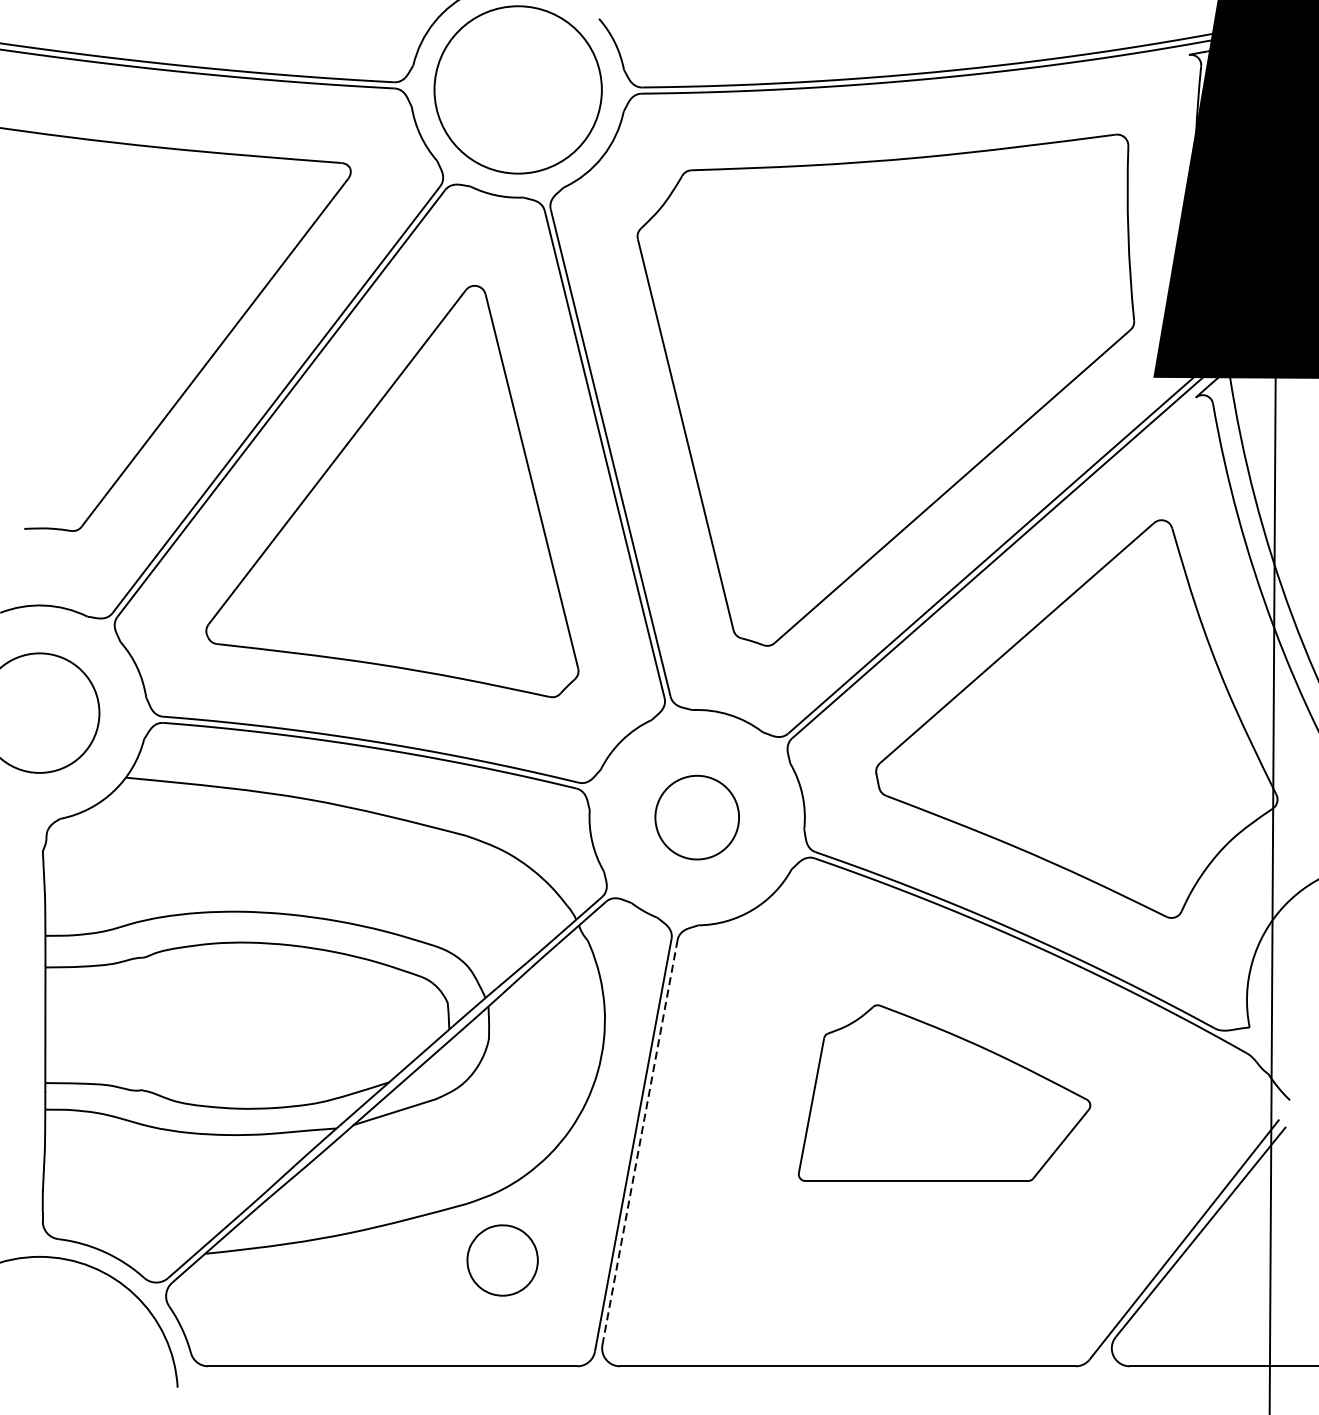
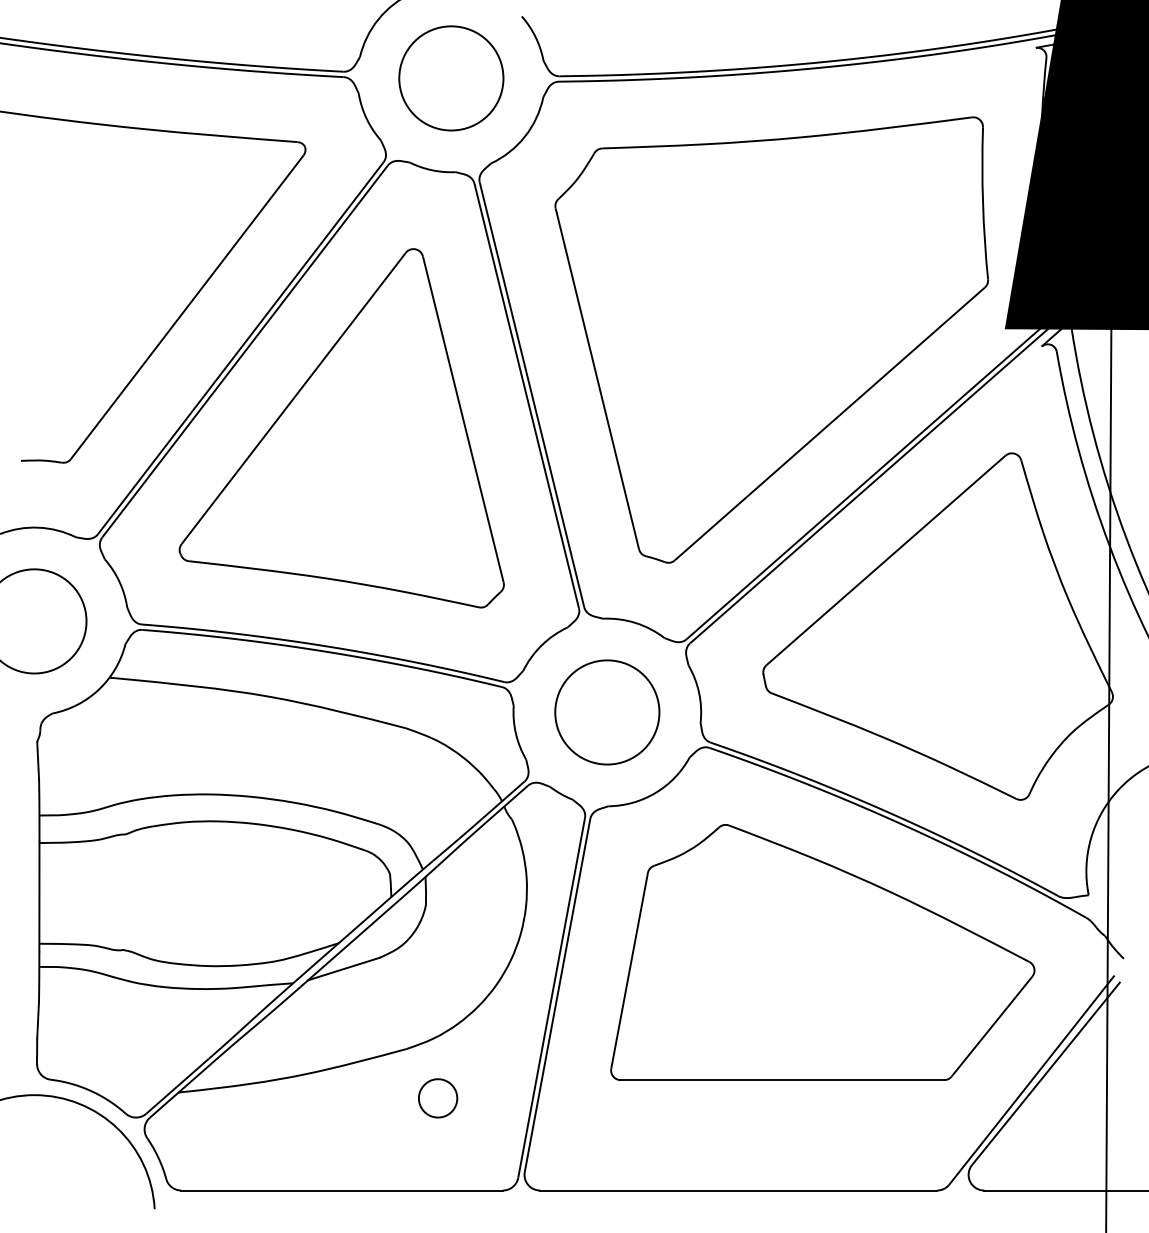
circle: (518, 90) -> (451, 78), size x0.71
circle: (697, 817) -> (607, 712), size x1.43
part: (944, 1093) -> (822, 952), size x1.67
line: (639, 1141) -> (557, 994), dashed -> solid
part: (503, 1260) -> (438, 1098), size x0.62

